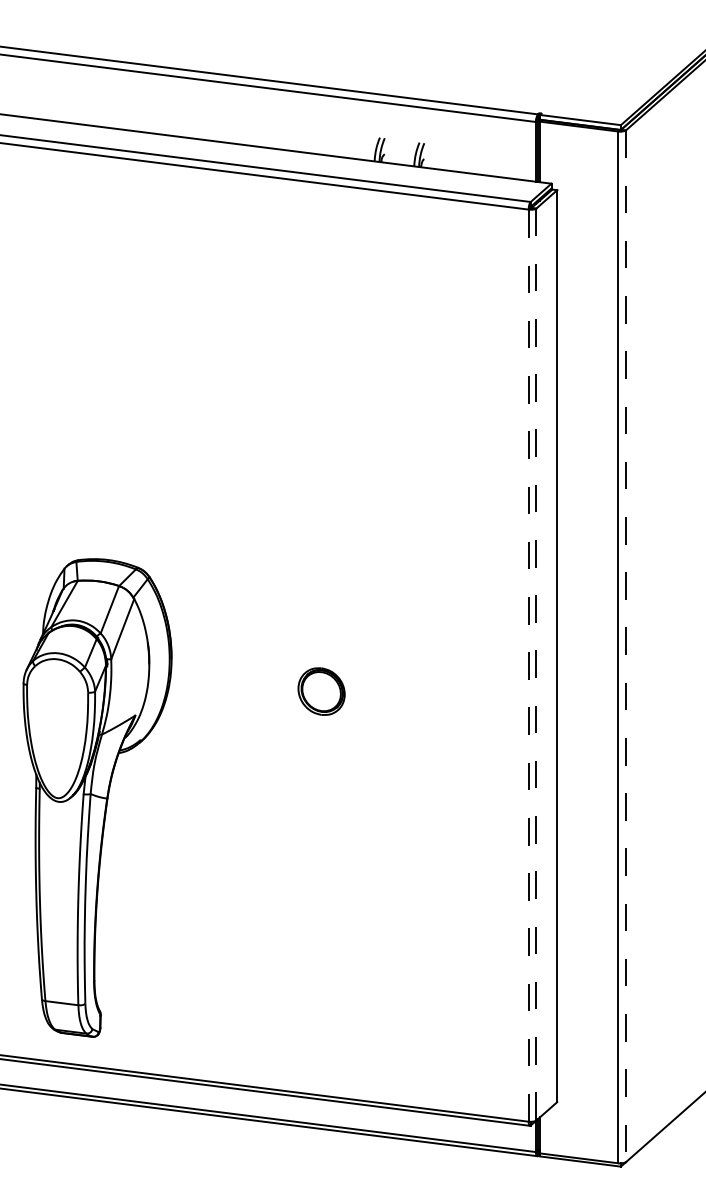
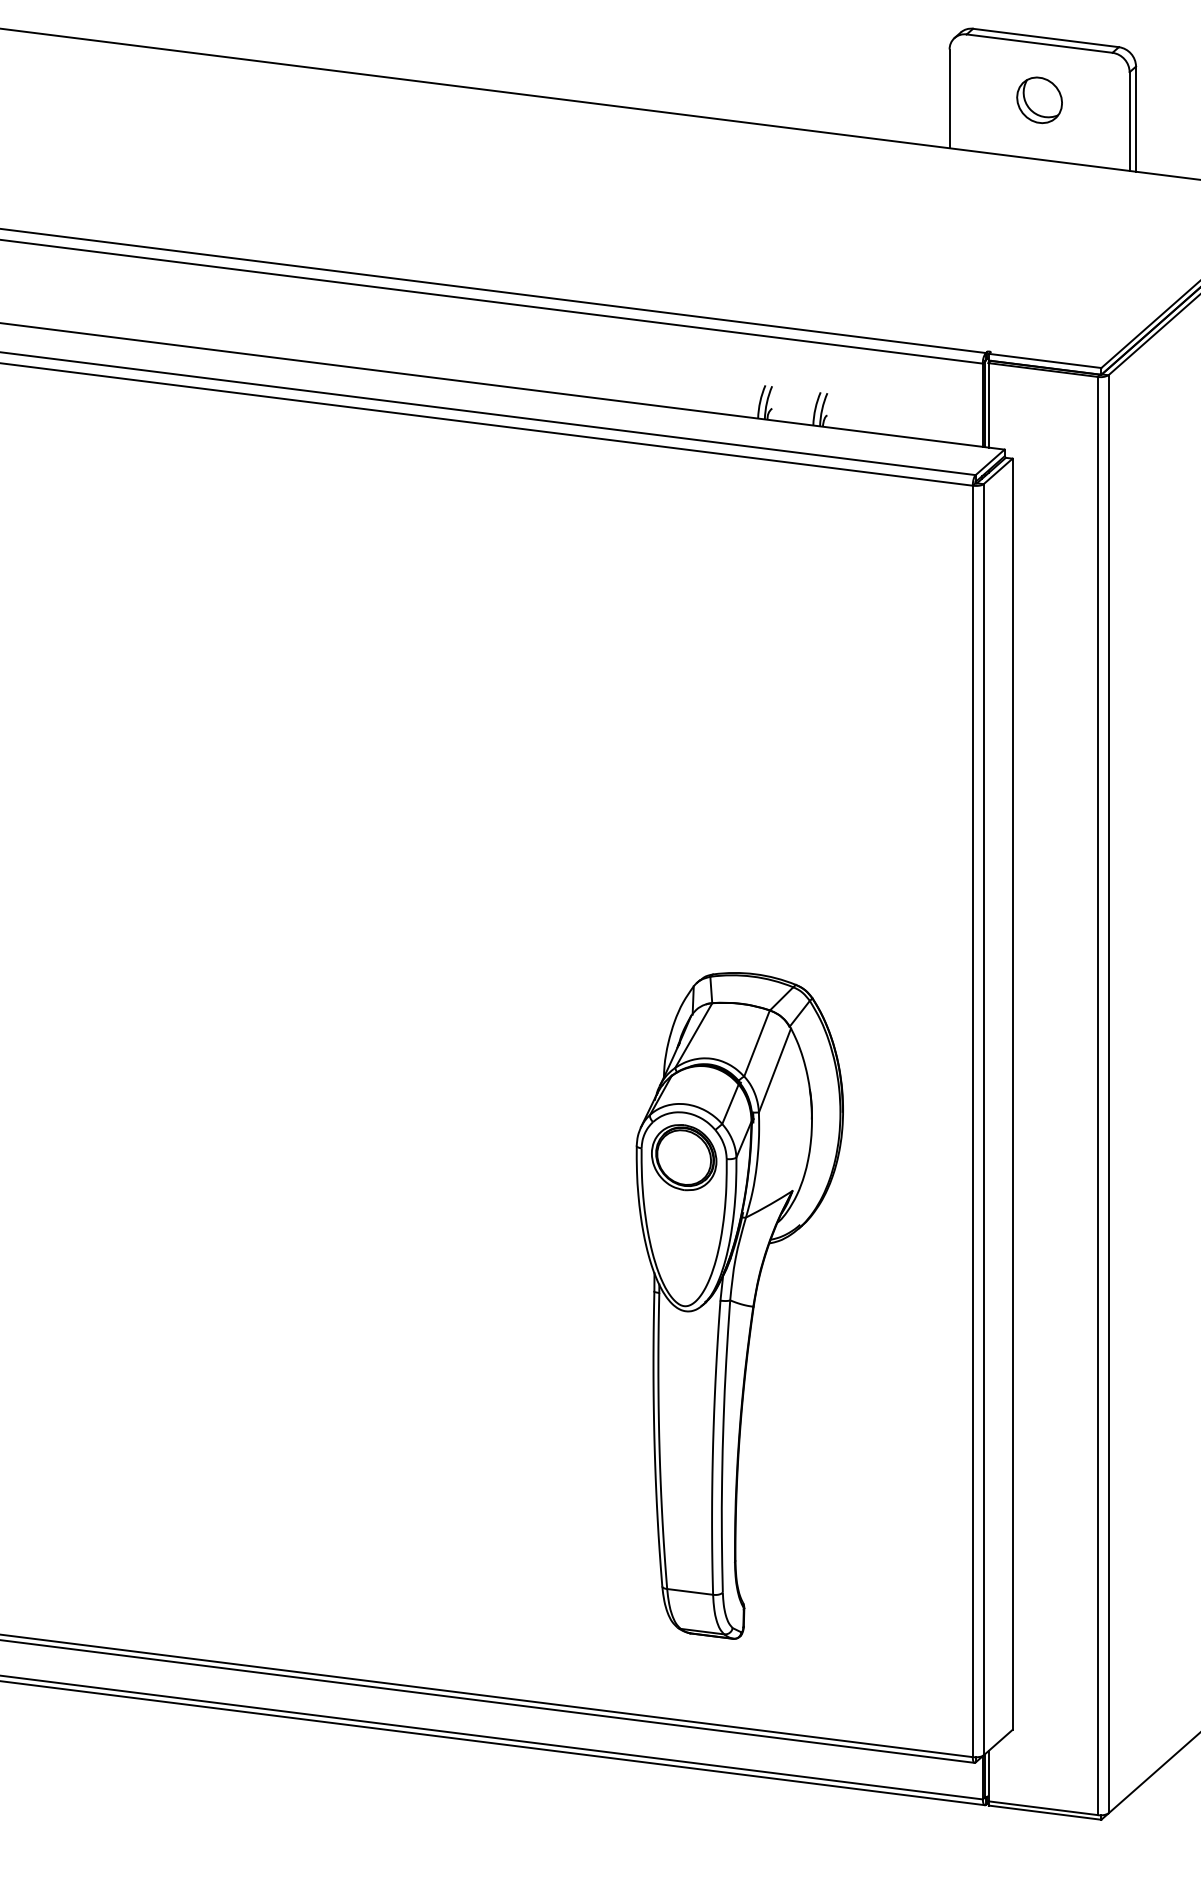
line: (626, 646) -> (1108, 1094), dashed -> solid
line: (536, 664) -> (983, 1119), dashed -> solid
line: (528, 665) -> (972, 1121), dashed -> solid
part: (97, 797) -> (739, 1305), moved

